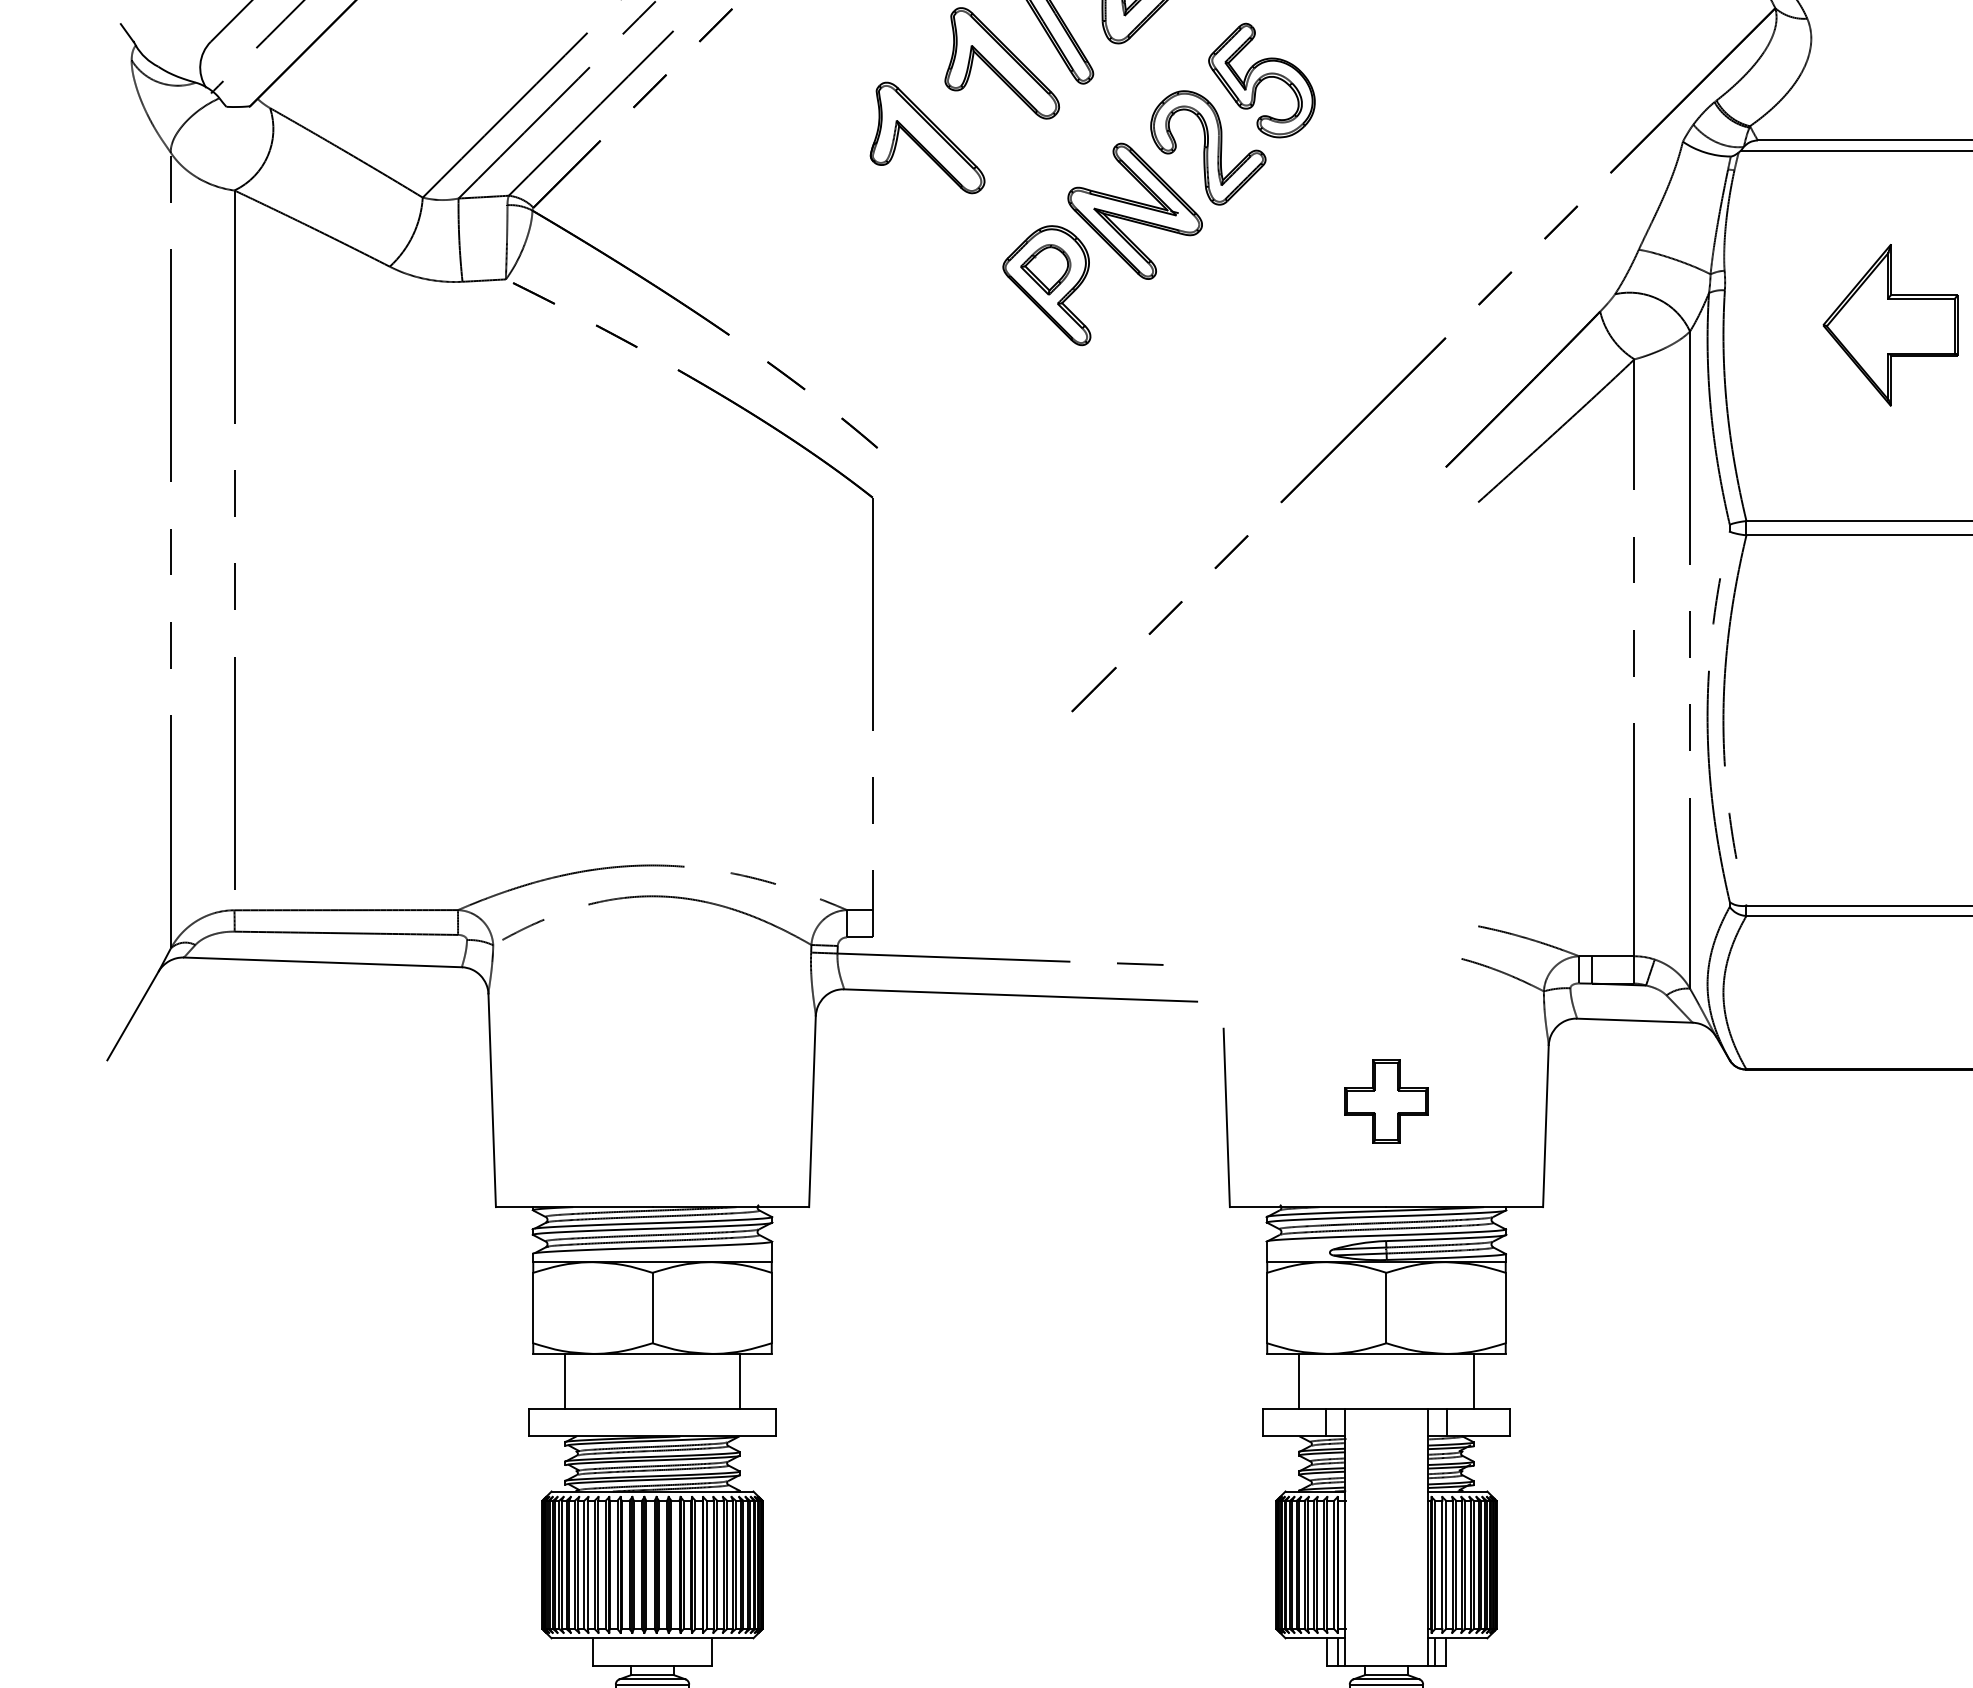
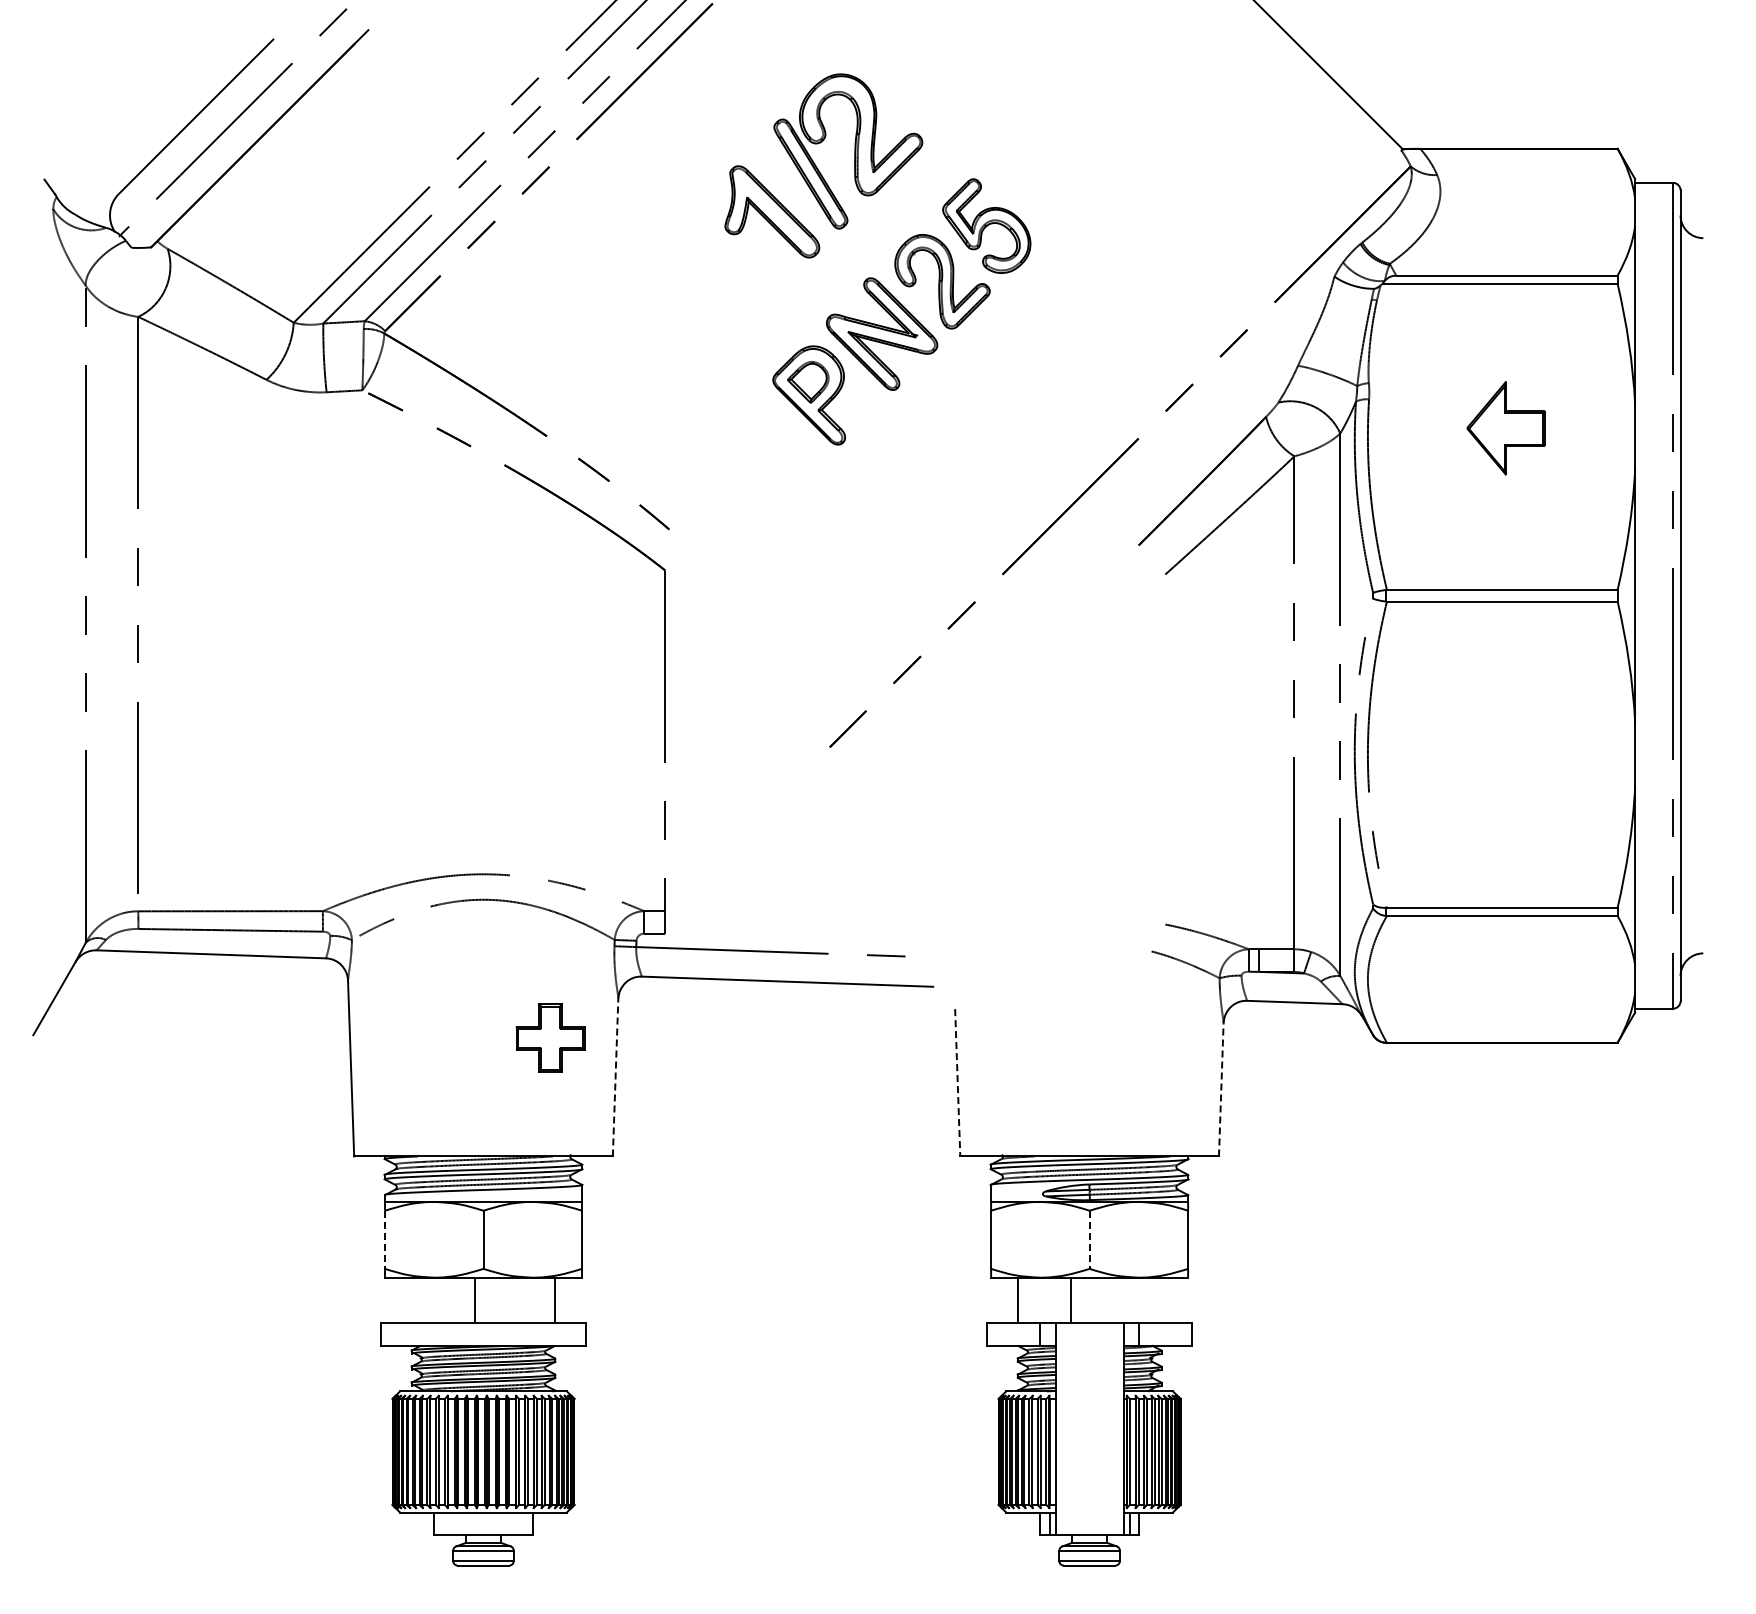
part: (927, 137) -> (710, 273), removed
part: (1890, 325) -> (1505, 428), size x0.7
part: (1386, 1100) -> (550, 1037), moved
line: (812, 1111) -> (615, 1077), solid -> dashed
line: (1226, 1117) -> (957, 1082), solid -> dashed
line: (1546, 1126) -> (1221, 1089), solid -> dashed
line: (533, 1308) -> (385, 1240), solid -> dashed
line: (1386, 1308) -> (1089, 1240), solid -> dashed
line: (565, 1381) -> (474, 1300), moved
line: (1473, 1381) -> (1070, 1300), moved

